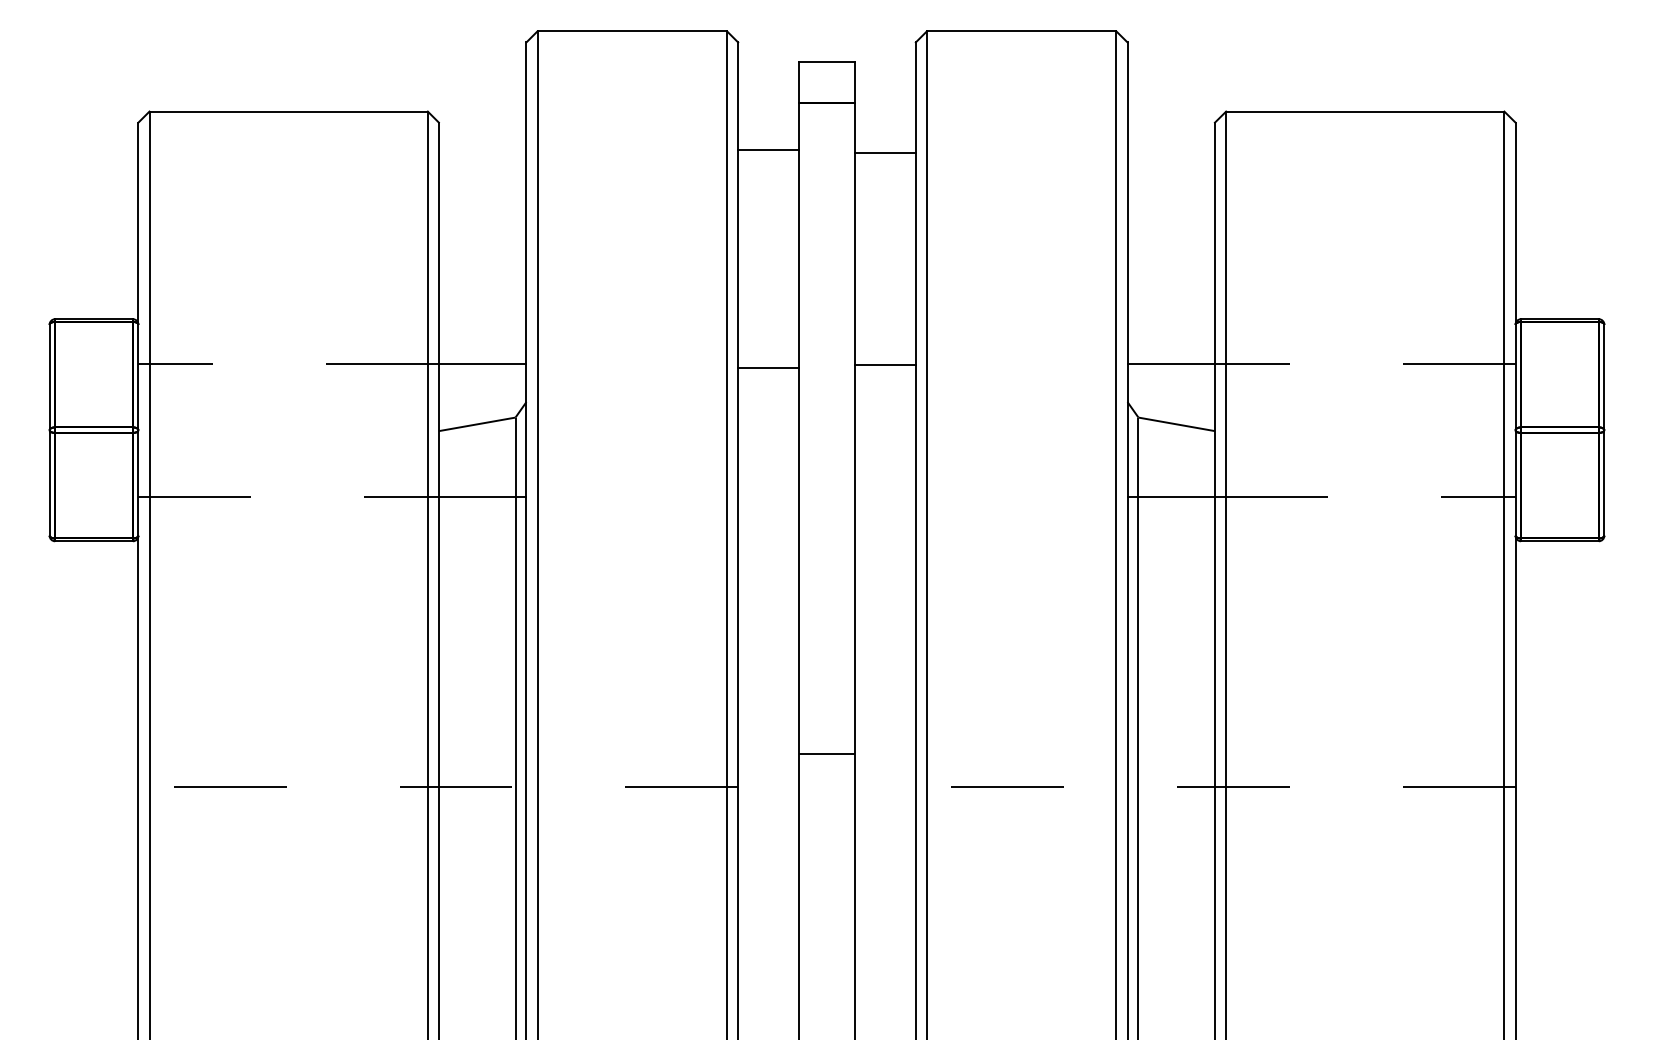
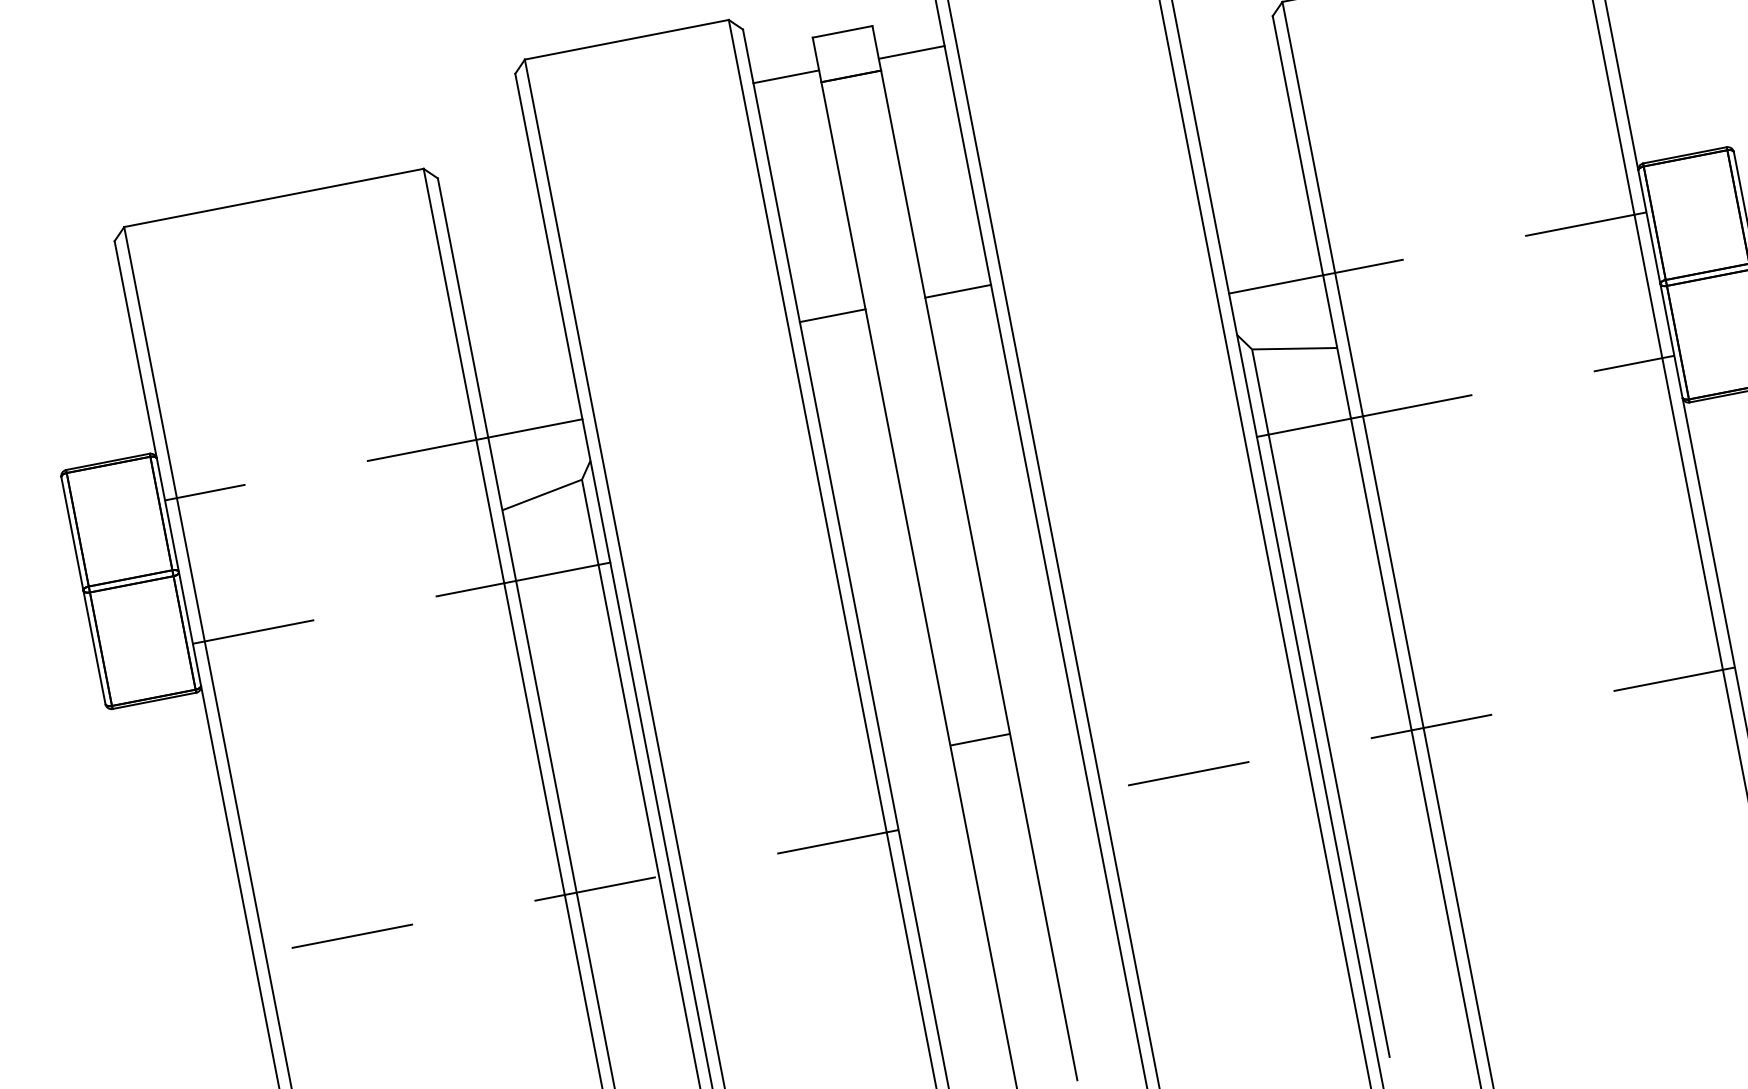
line: (768, 150) -> (786, 77), moved
line: (884, 153) -> (910, 52), moved
line: (884, 365) -> (957, 291), moved
line: (768, 368) -> (832, 315), moved
line: (826, 753) -> (979, 739), moved

